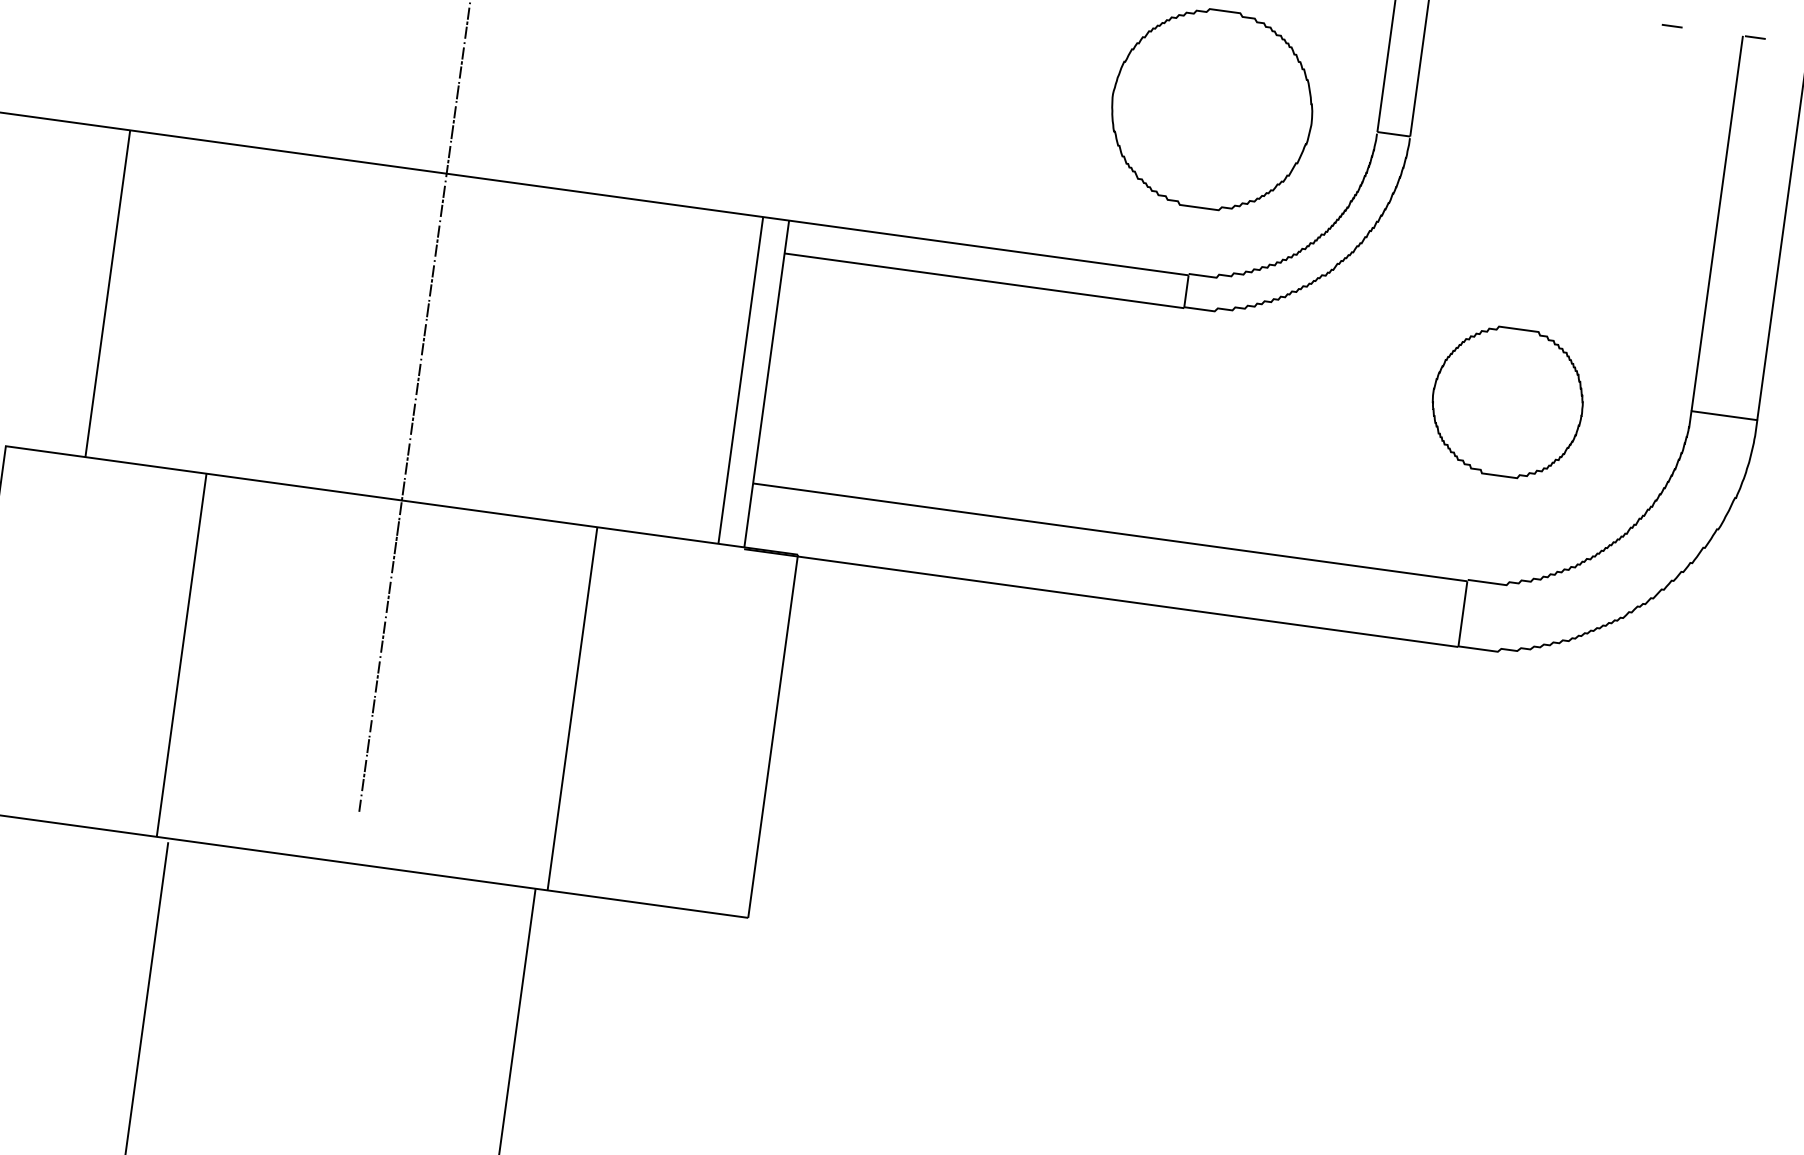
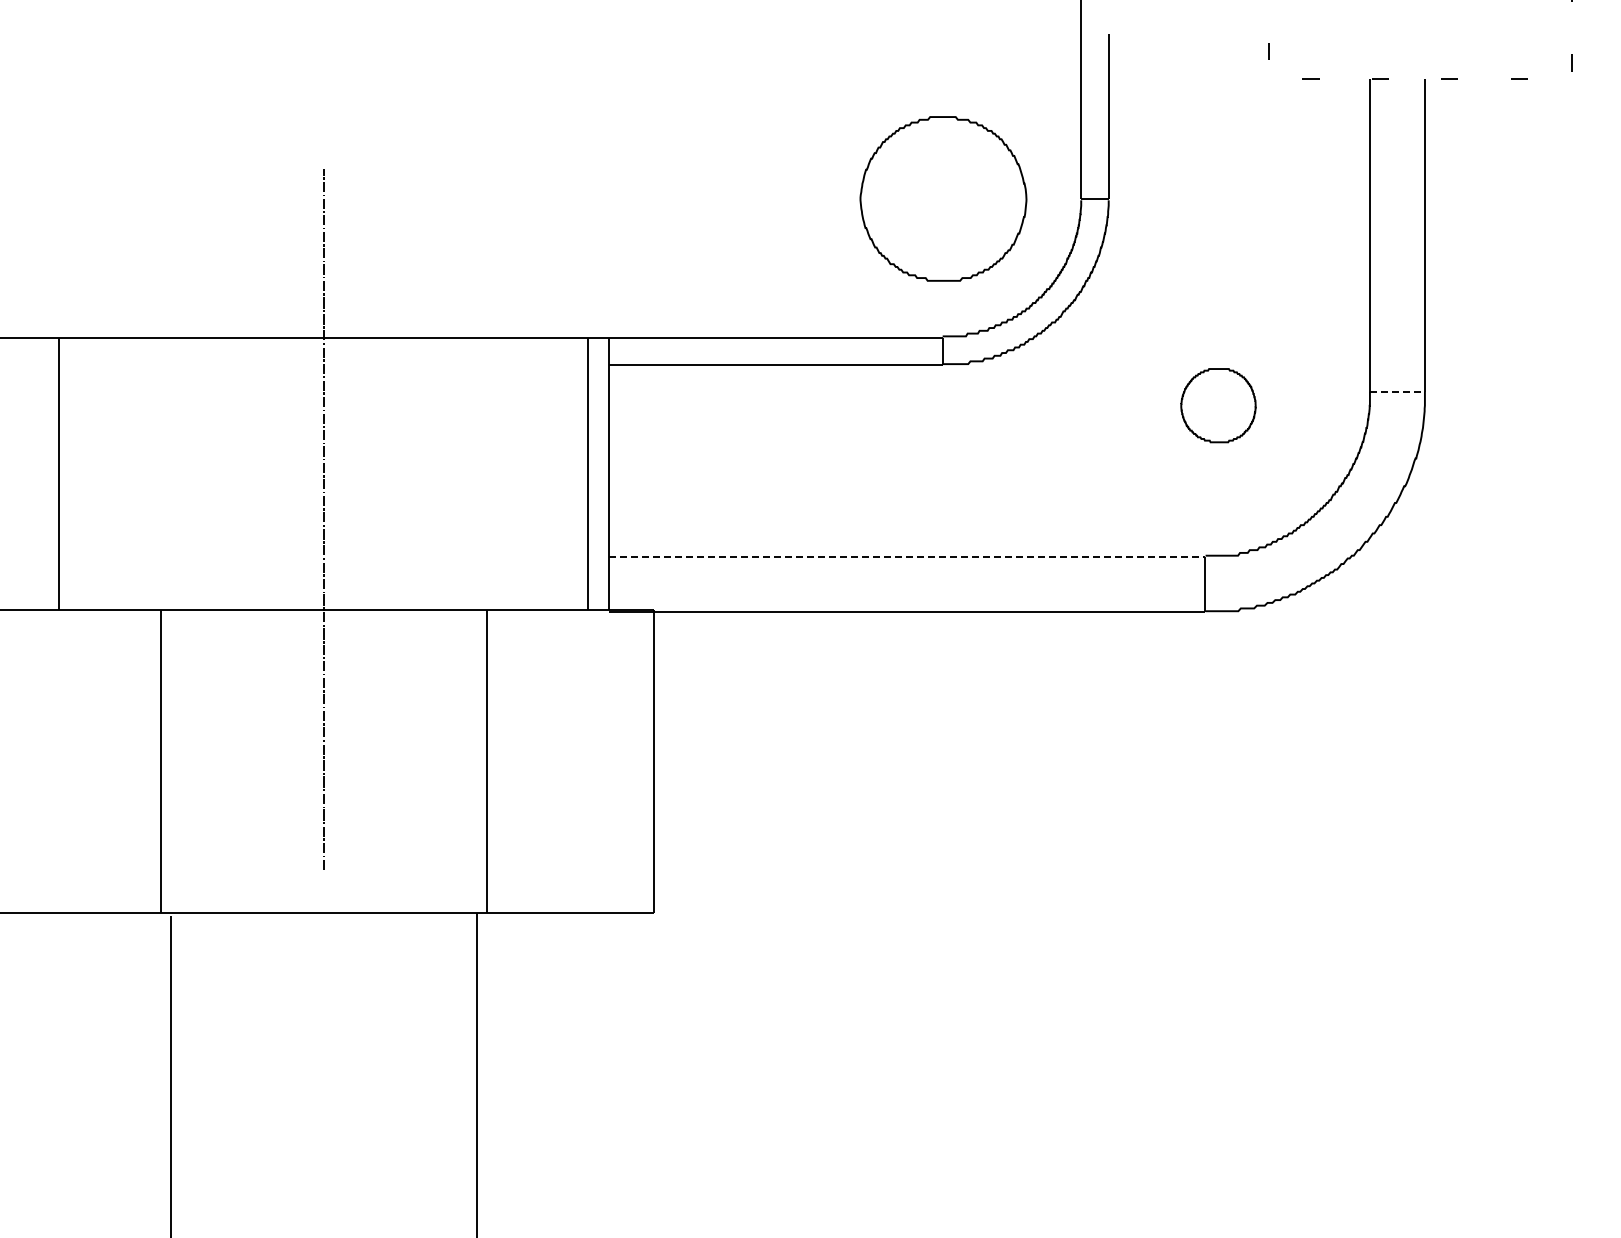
part: (1507, 402) -> (1218, 405), size x0.6
line: (1724, 415) -> (1397, 392), solid -> dashed
line: (1110, 531) -> (907, 556), solid -> dashed

